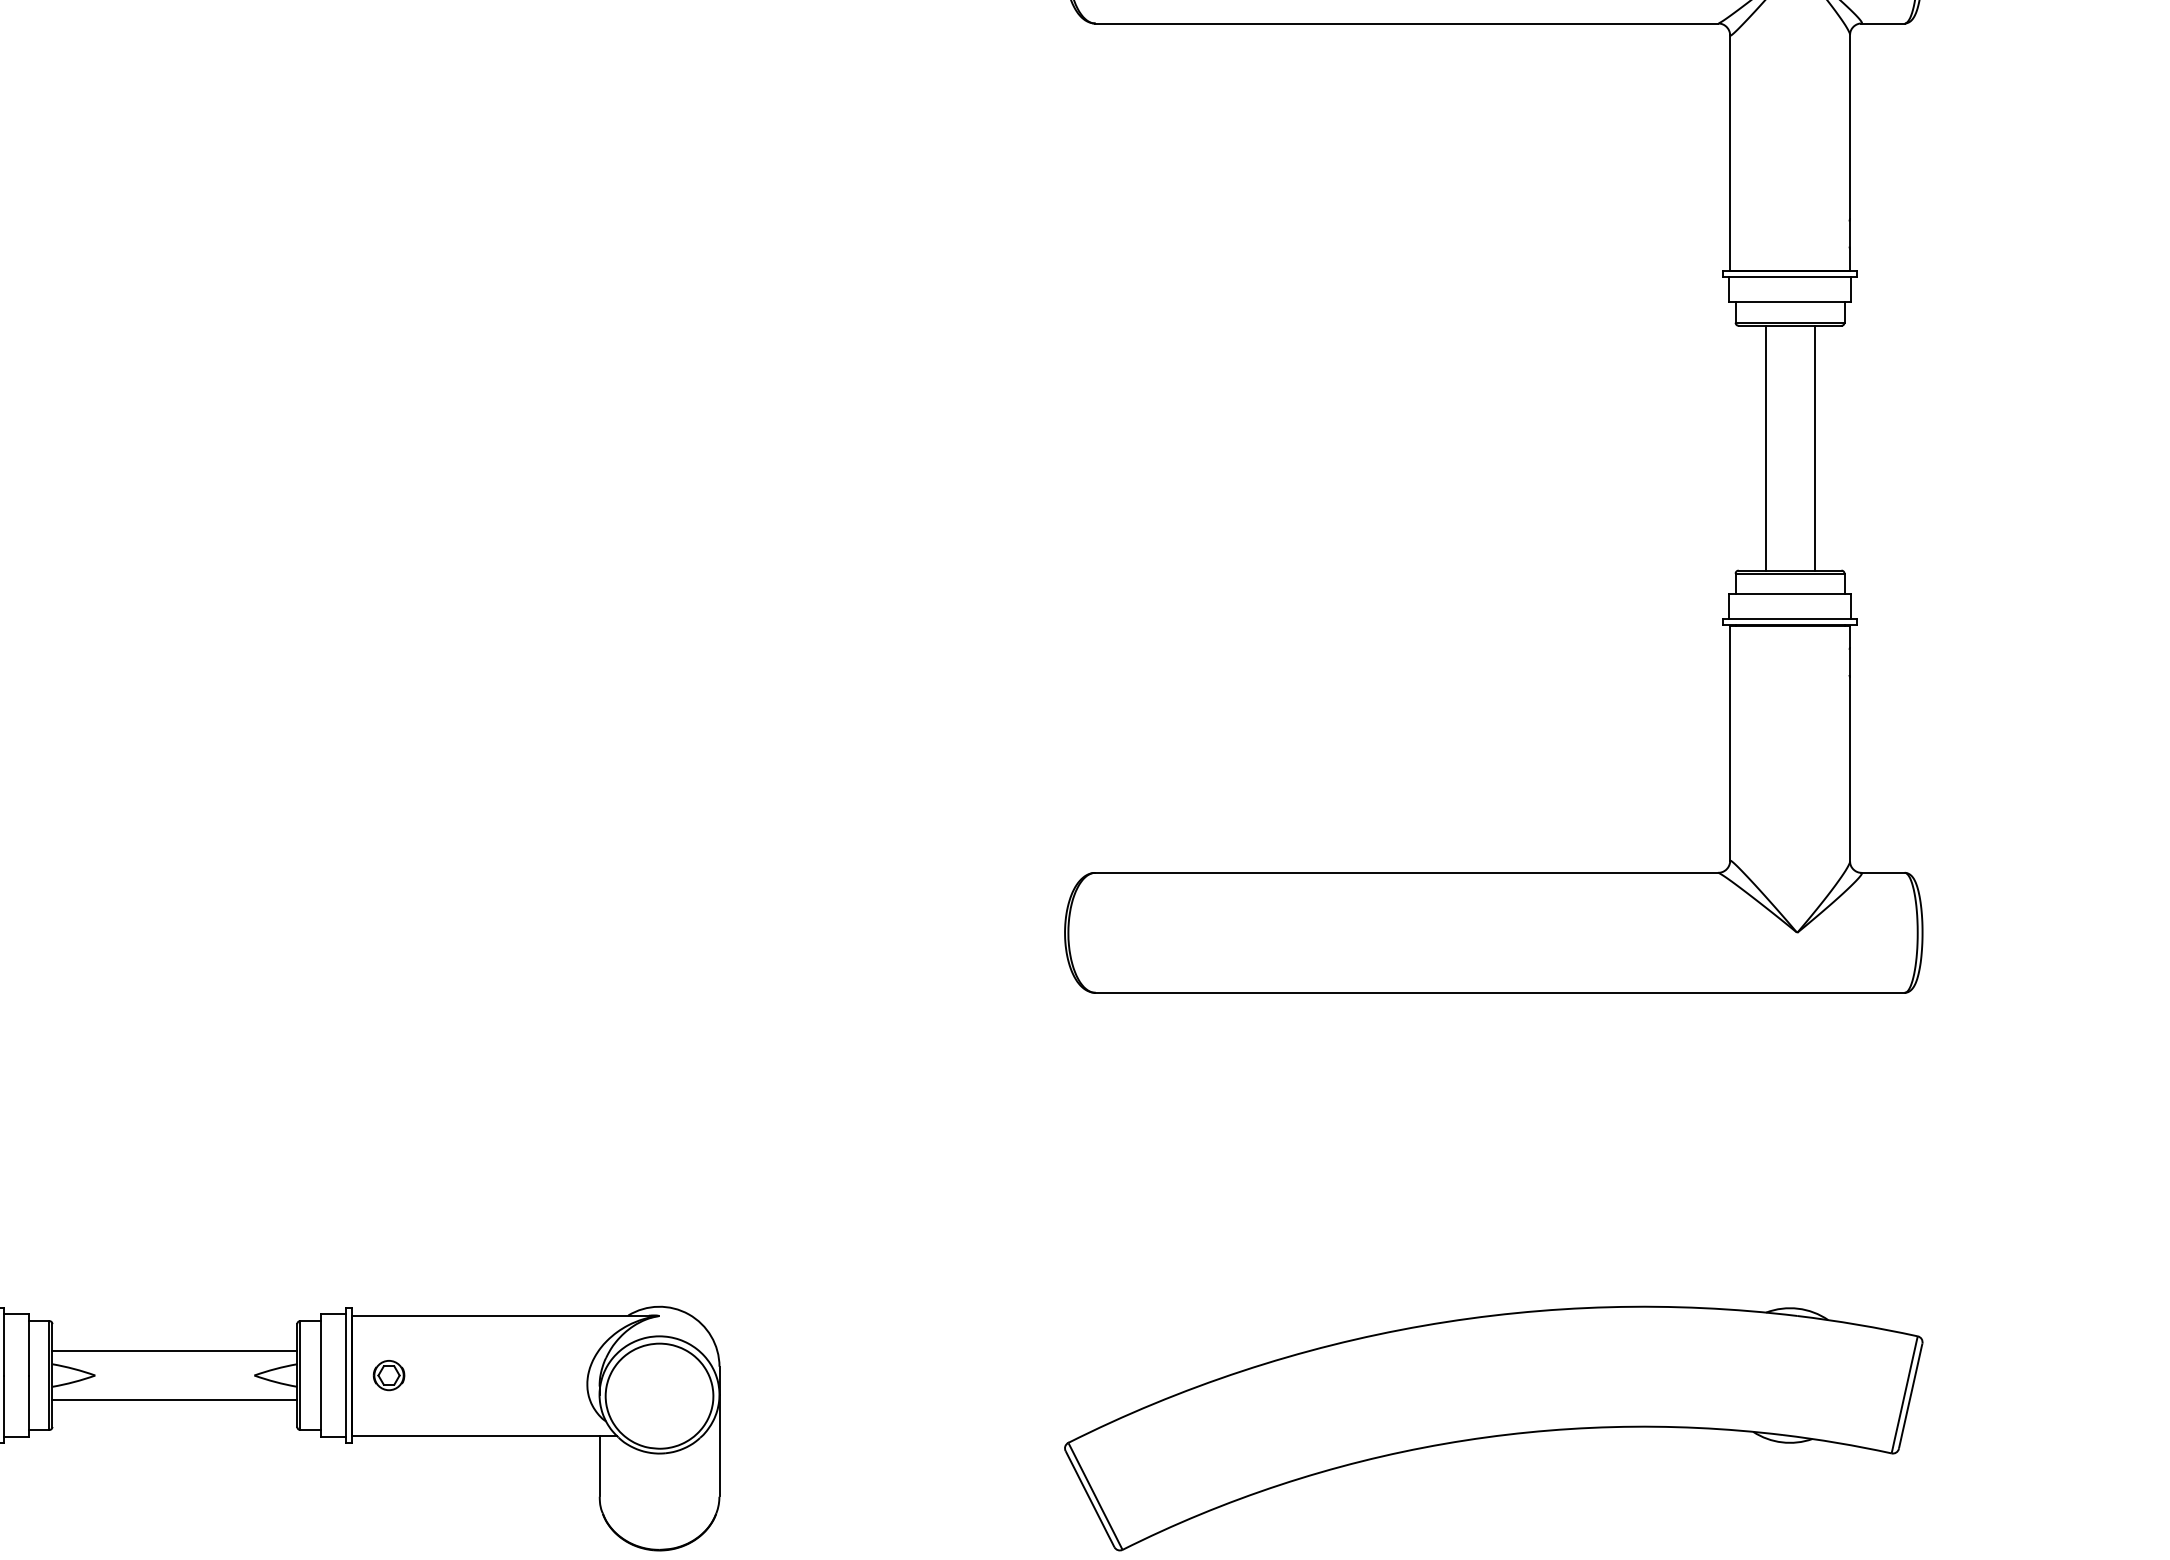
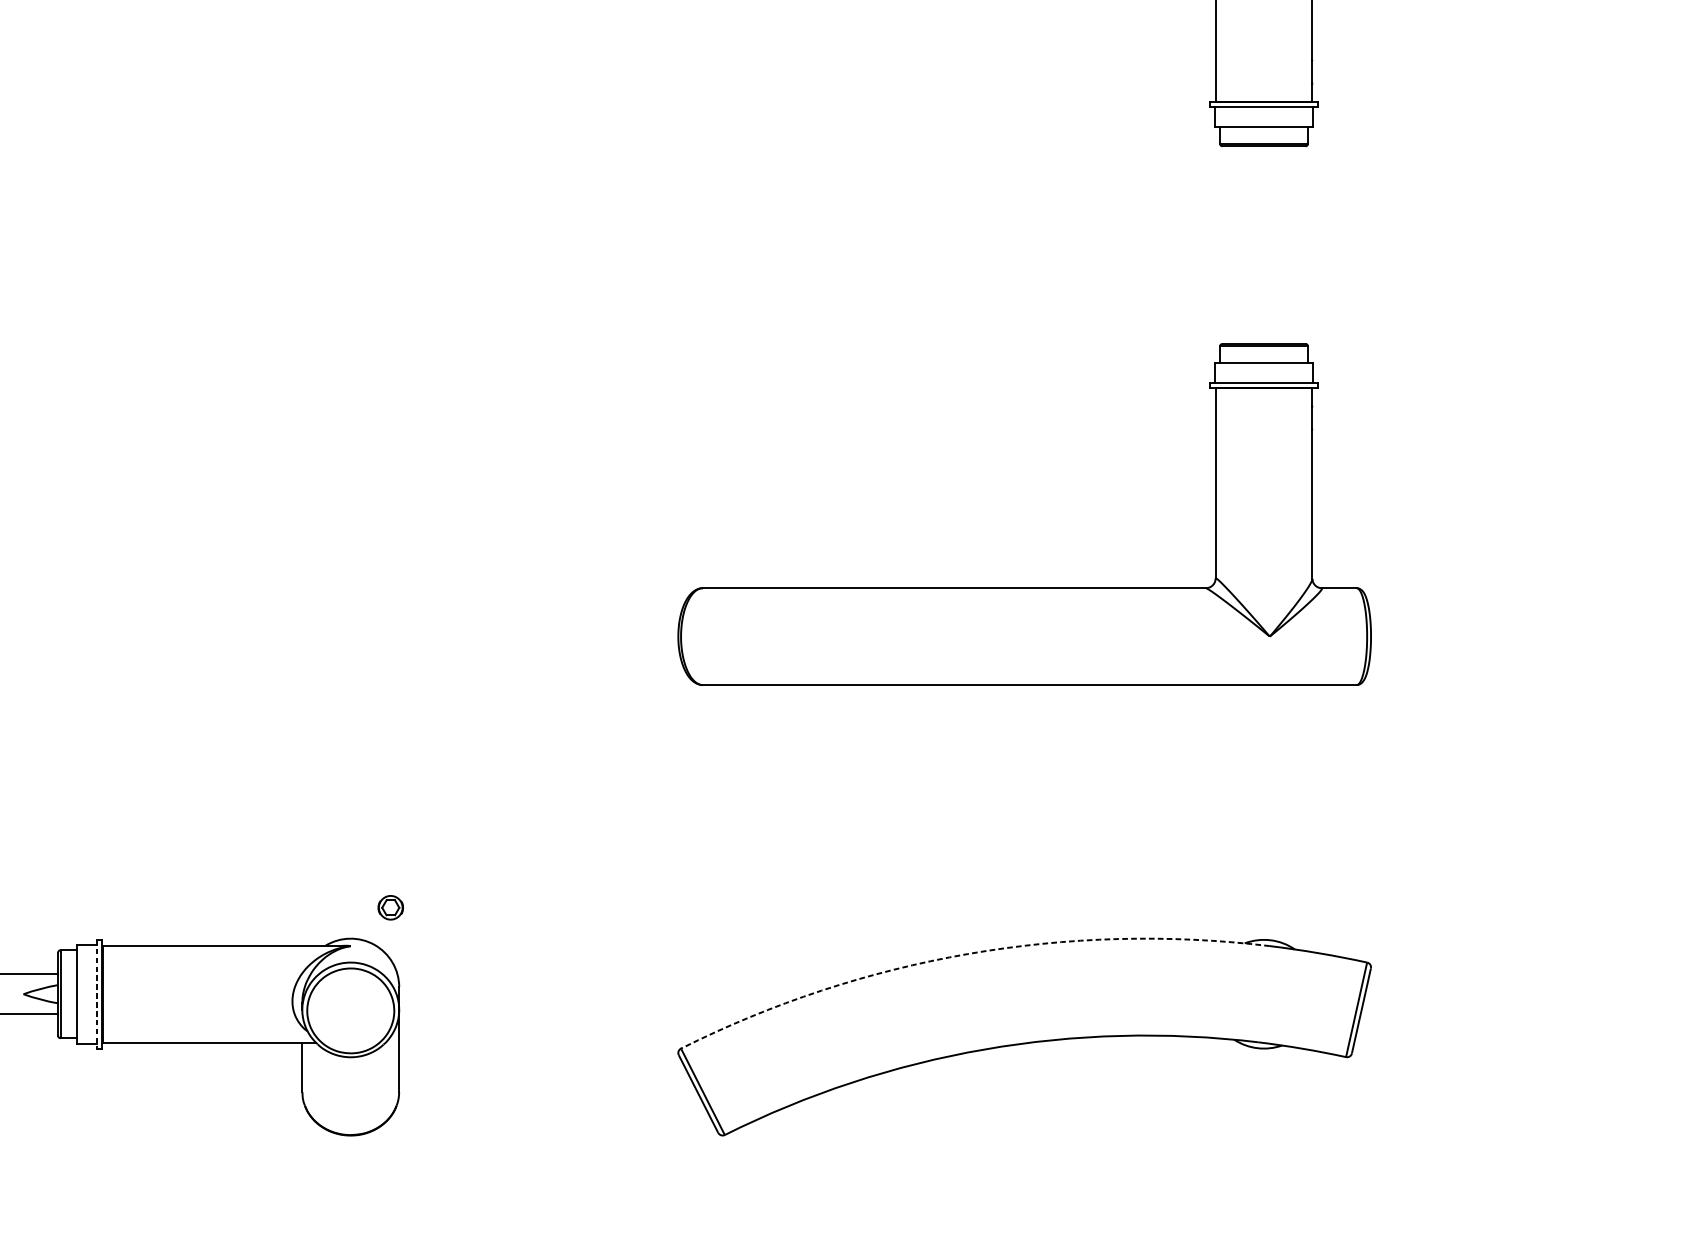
line: (1765, 447) -> (1244, 244), removed
line: (1814, 447) -> (1283, 244), removed
arc: (1423, 1325) -> (967, 953), solid -> dashed
part: (388, 1375) -> (390, 907), moved
line: (345, 1376) -> (97, 995), solid -> dashed

